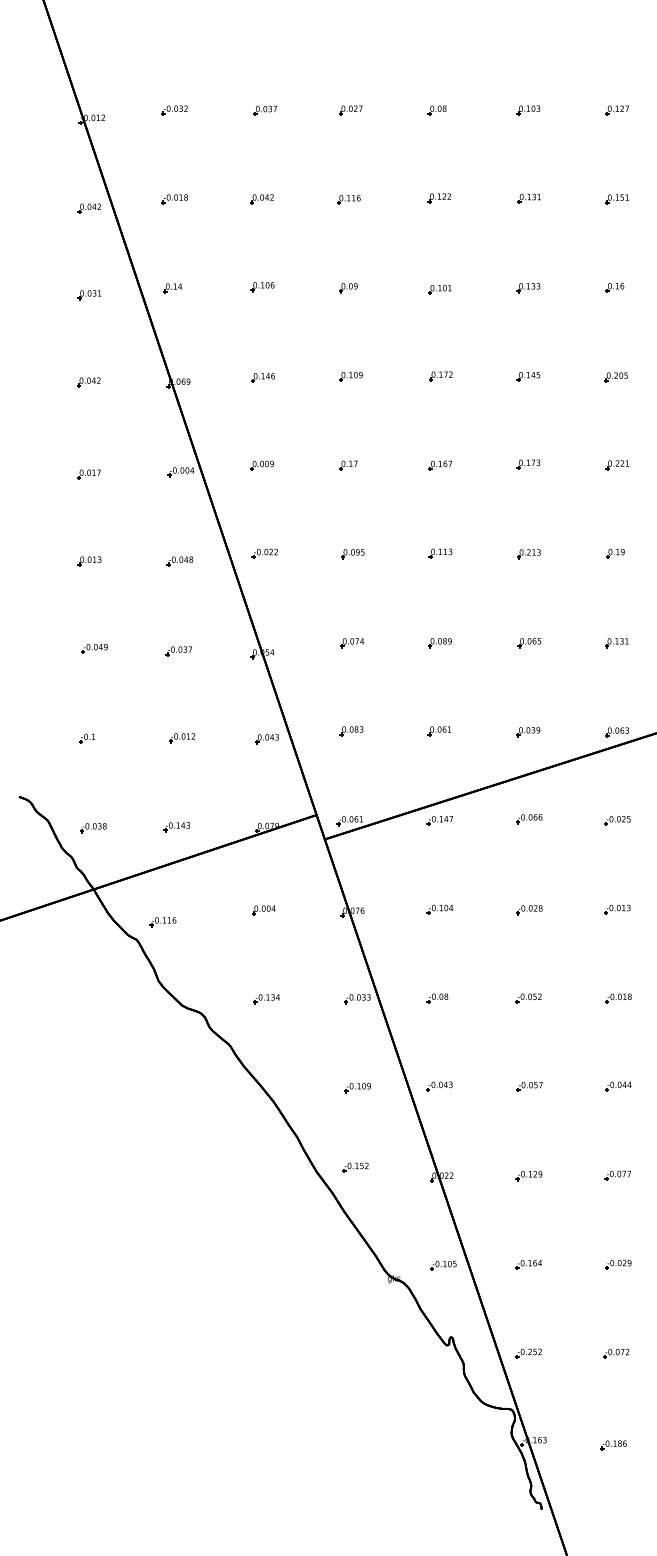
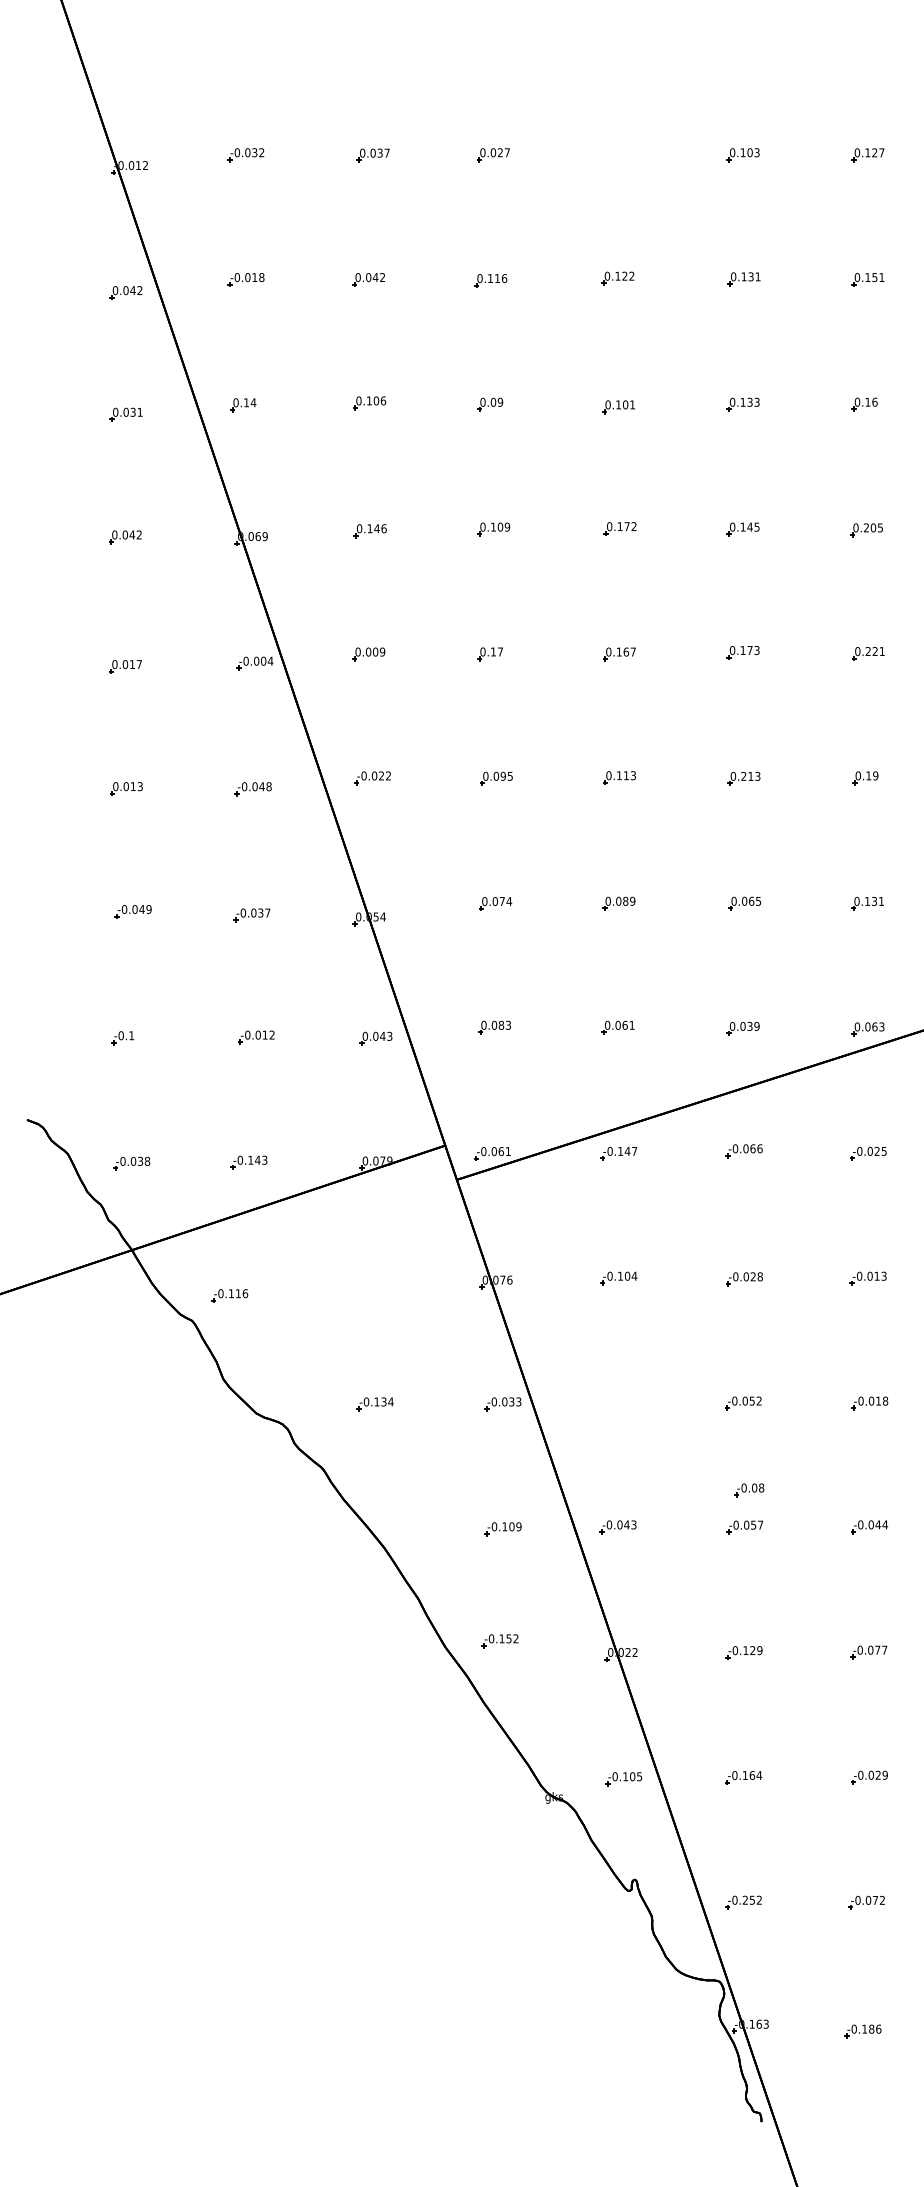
part: (436, 110) -> (614, 155), removed
part: (263, 910) -> (370, 1279), removed
part: (437, 998) -> (749, 1490), moved

